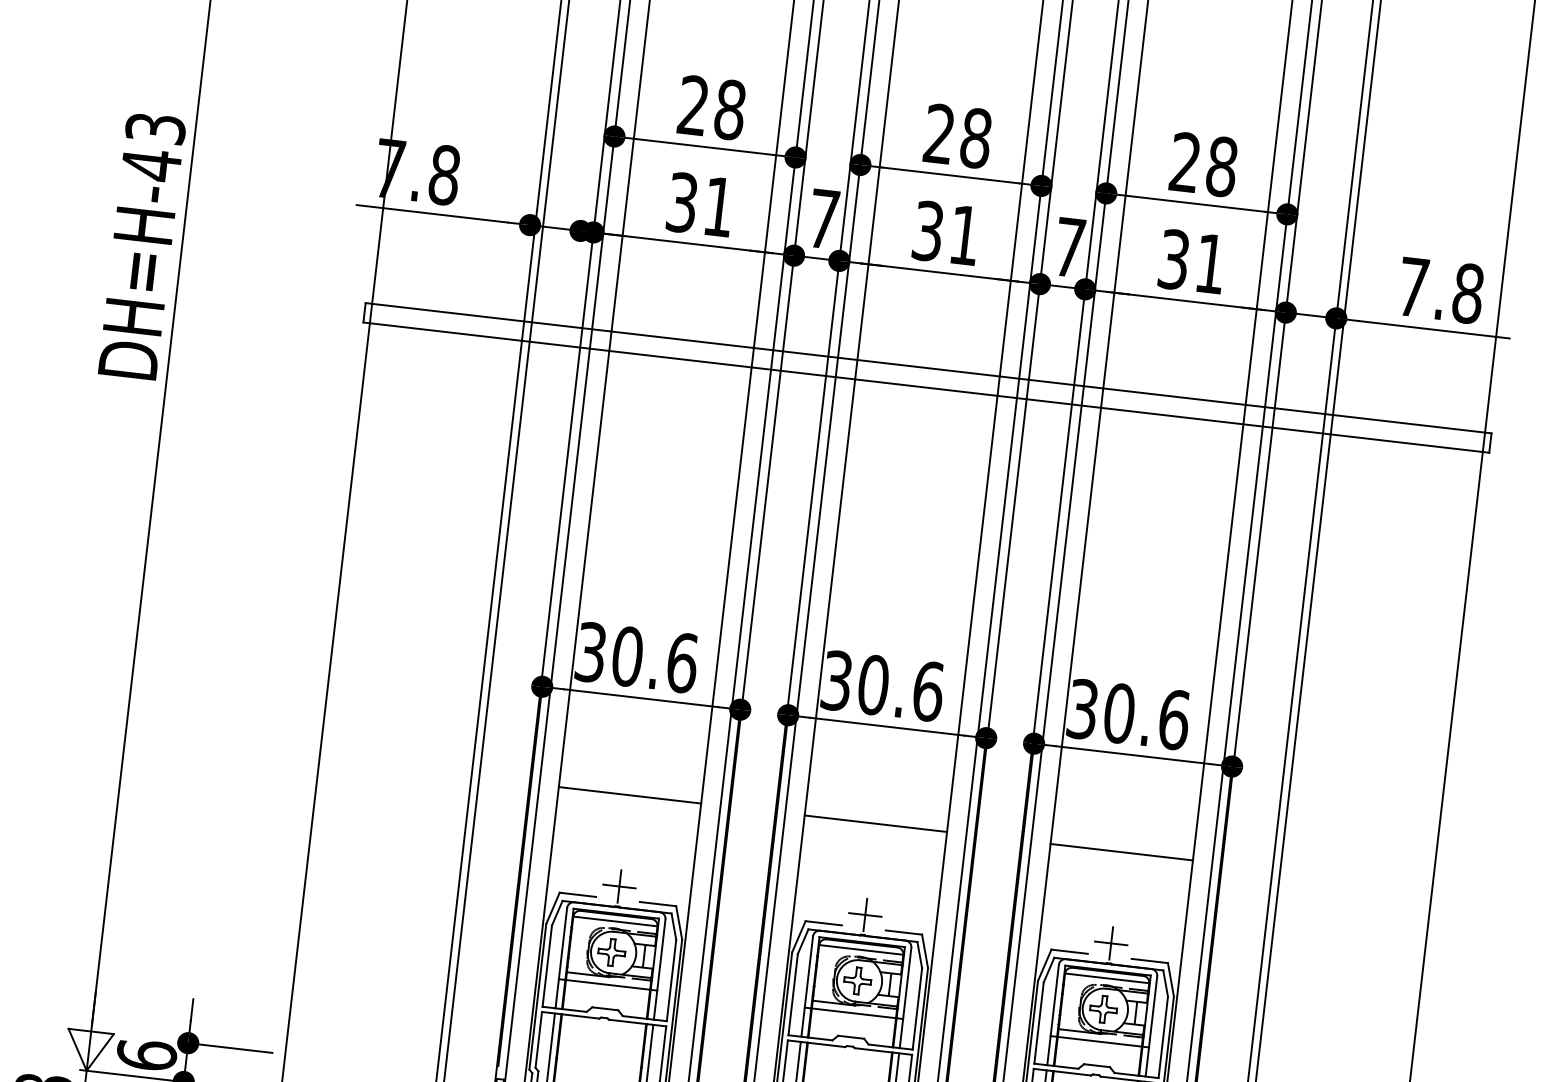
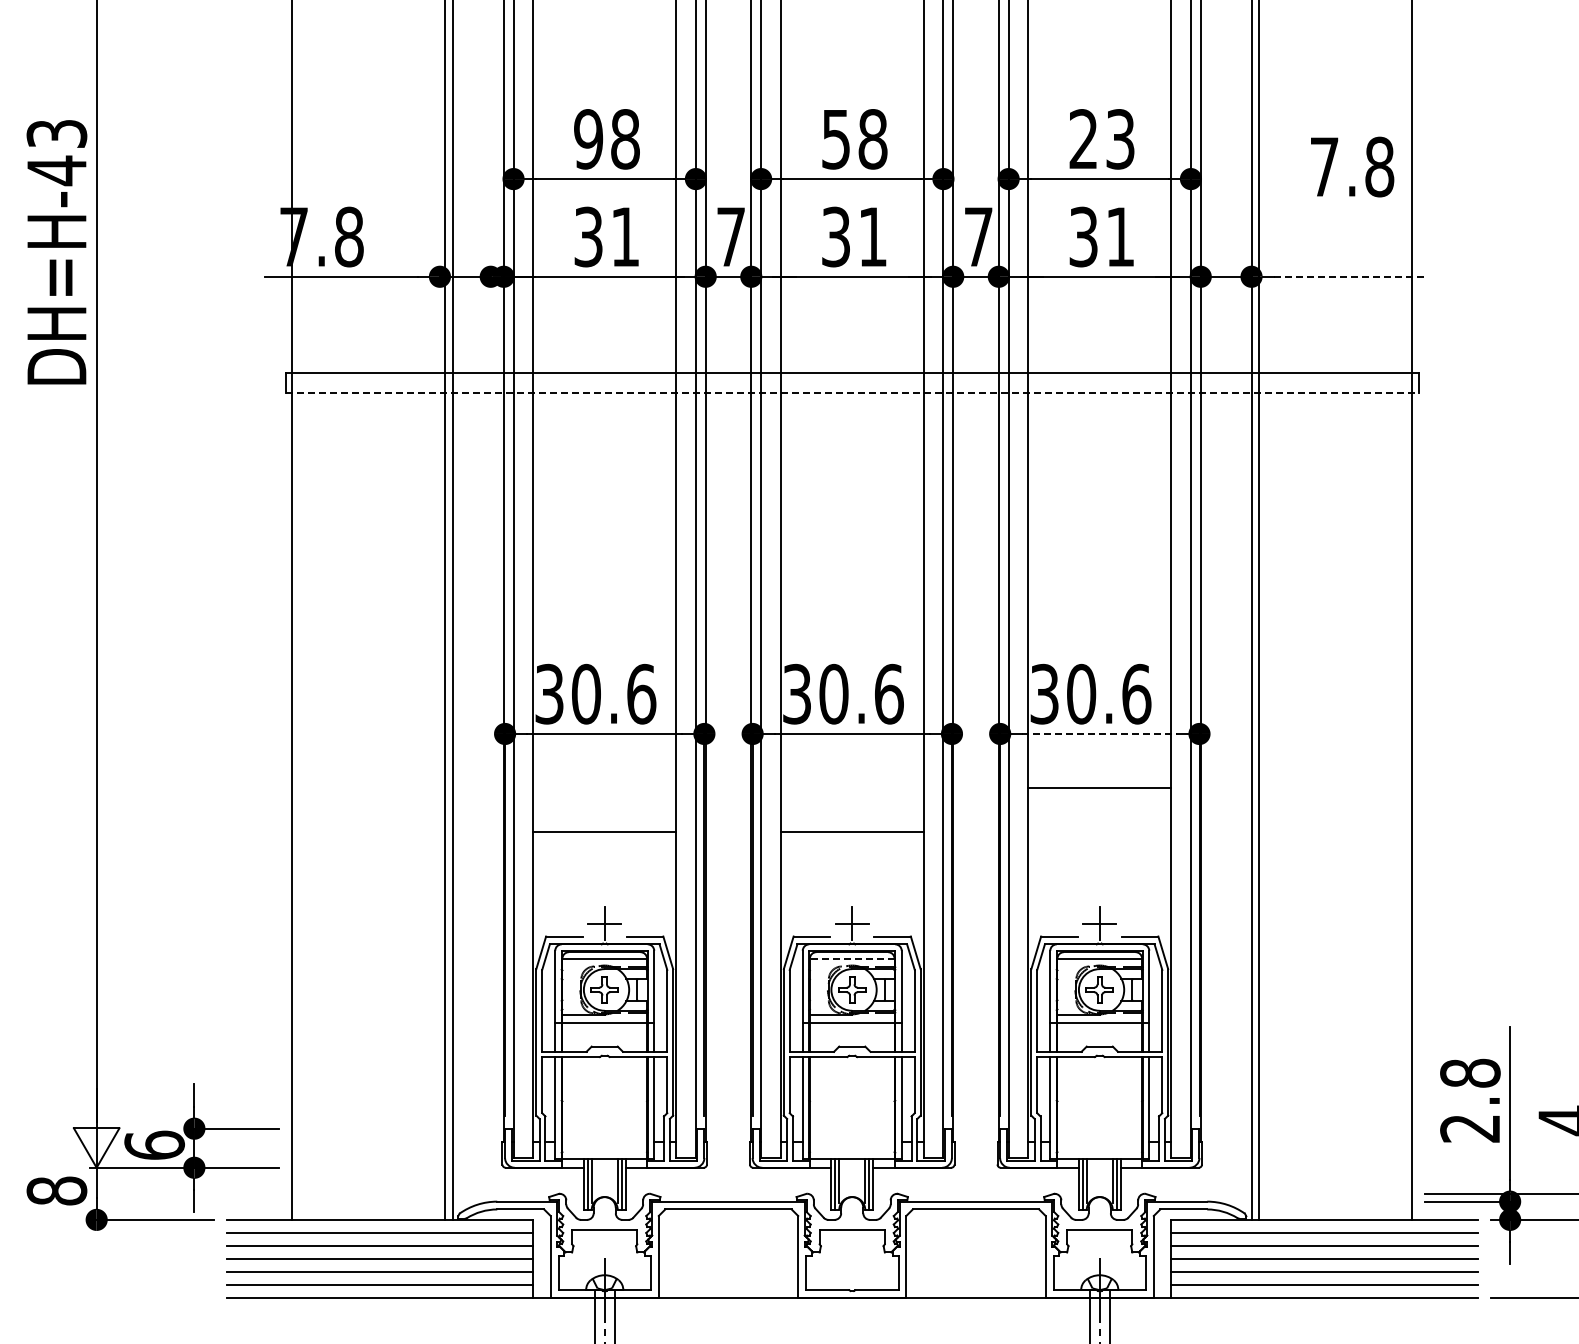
text: (693, 105) -> (588, 139), 28 -> 98
text: (938, 134) -> (835, 139), 28 -> 58
text: (1221, 166) -> (1120, 139), 28 -> 23
text: (141, 246) -> (56, 252), moved
text: (1441, 290) -> (1352, 166), moved
line: (1434, 329) -> (1350, 276), solid -> dashed
line: (926, 387) -> (852, 392), solid -> dashed
line: (1132, 754) -> (1099, 733), solid -> dashed
line: (1121, 851) -> (1099, 787), moved
line: (860, 949) -> (851, 958), solid -> dashed

